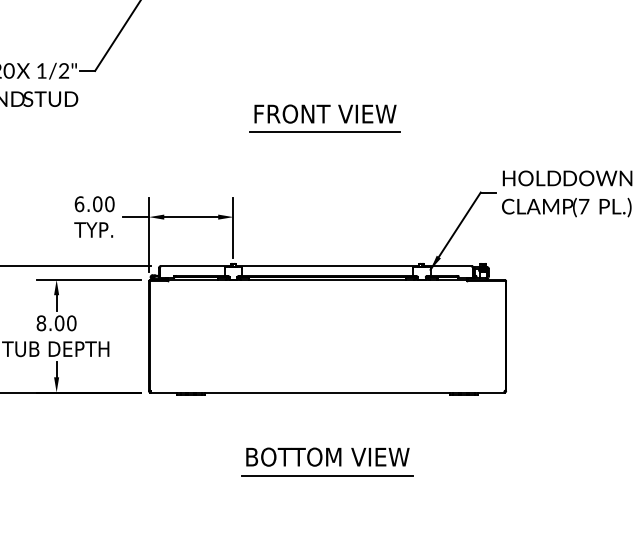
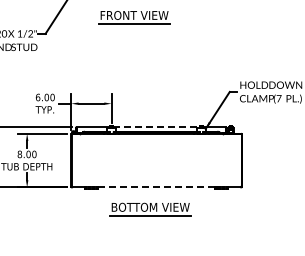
part: (325, 118) -> (134, 17), moved
line: (327, 266) -> (156, 127), solid -> dashed
line: (327, 392) -> (156, 187), solid -> dashed
part: (327, 461) -> (150, 209), moved

